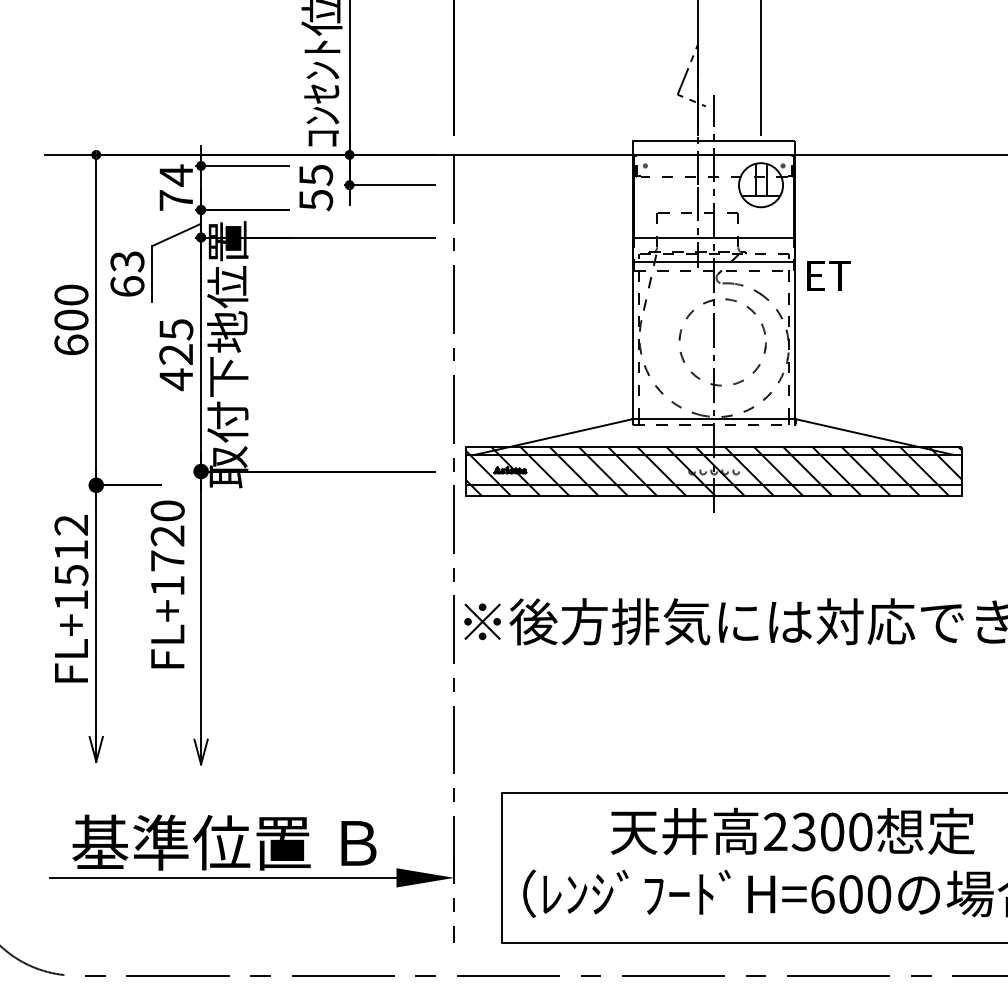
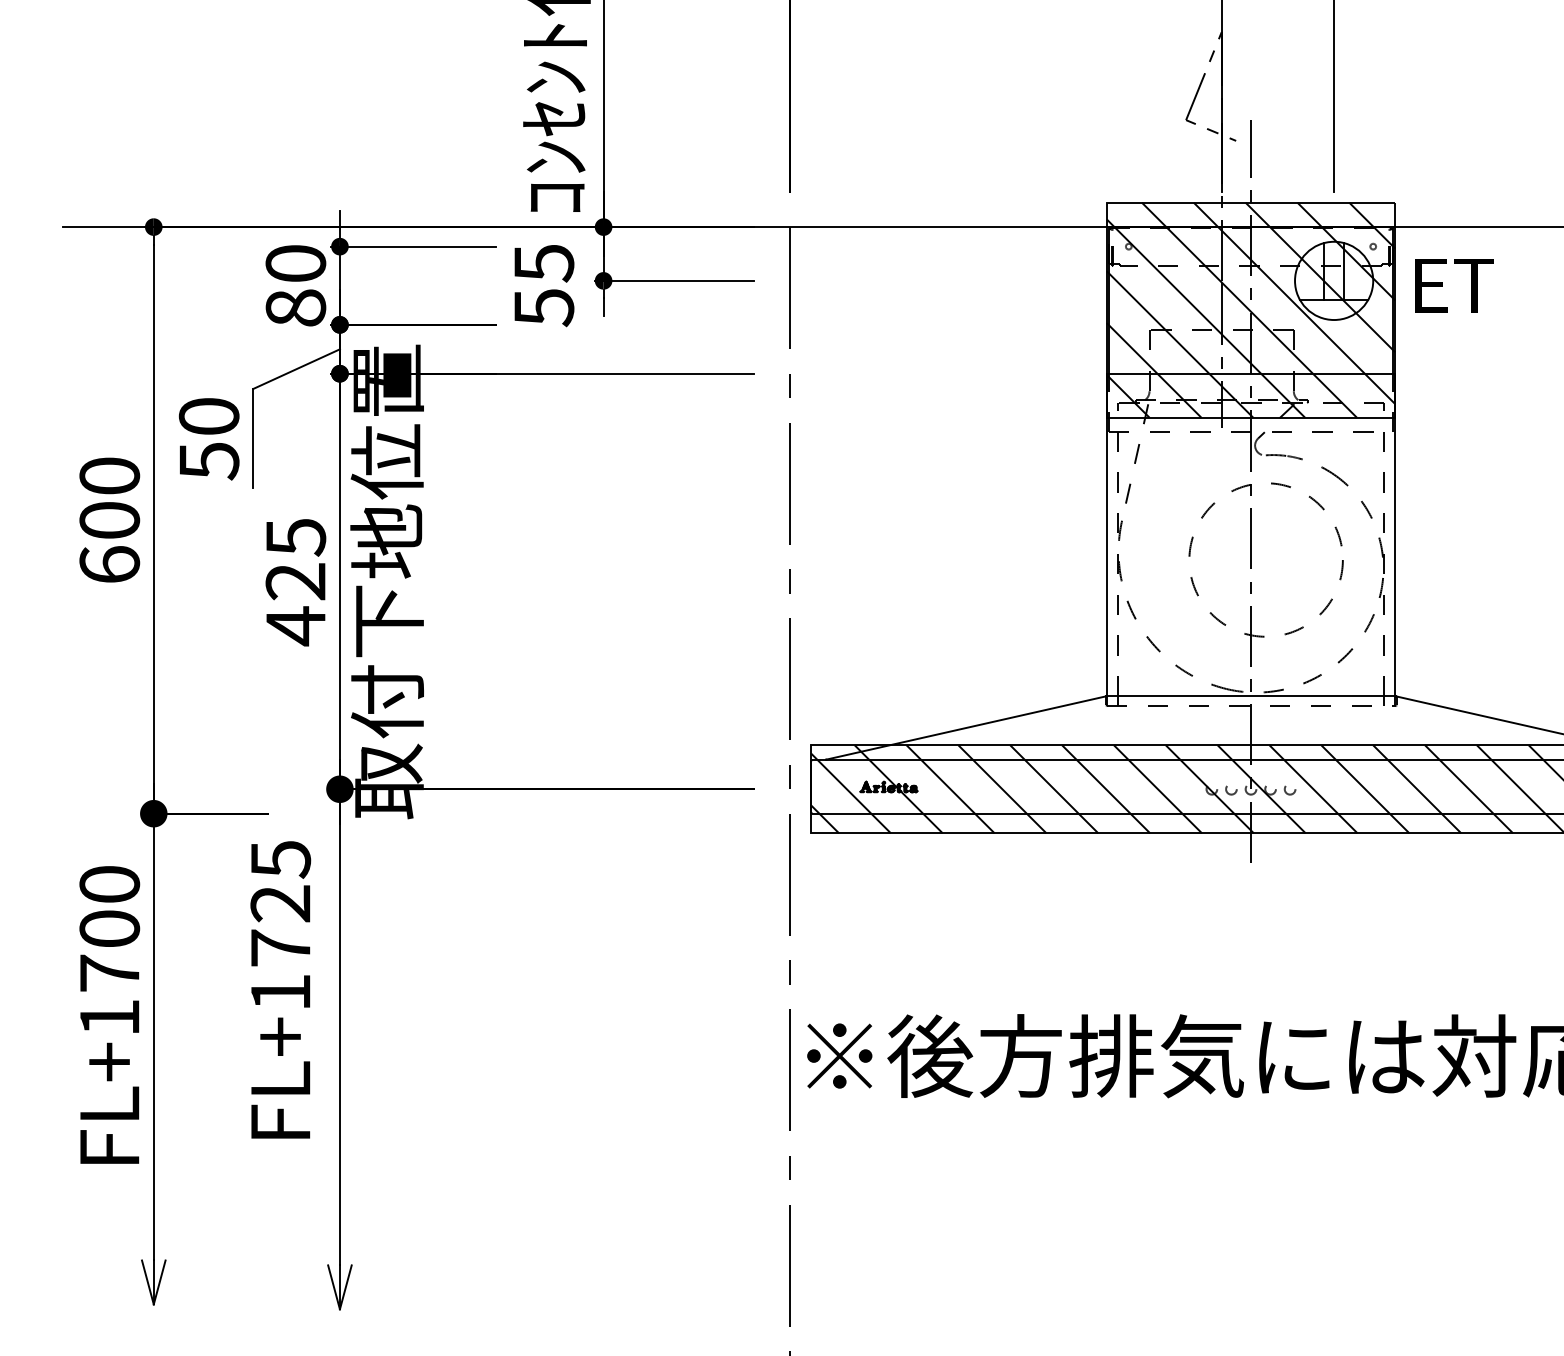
text: (176, 187) -> (296, 284), 74 -> 80
hatch: (714, 201) -> (1251, 309), added
text: (127, 274) -> (209, 439), 63 -> 50
text: (828, 275) -> (1453, 284), moved
text: (167, 510) -> (280, 858), FL+1720 -> FL+1725
text: (71, 550) -> (109, 929), FL+1512 -> FL+1700

